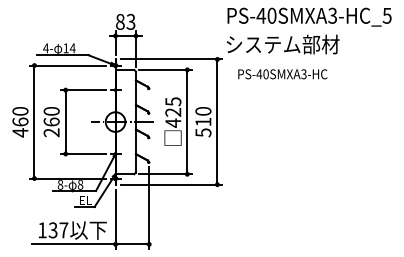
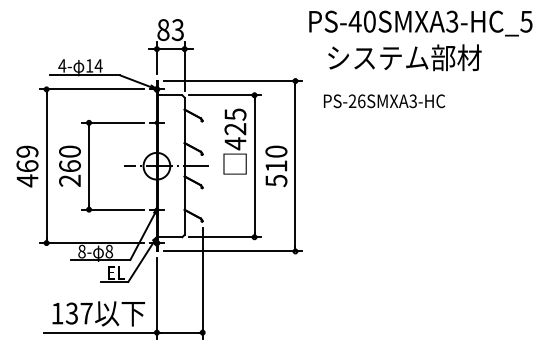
text: (282, 44) -> (404, 57), moved
text: (262, 73) -> (356, 100), PS-40SMXA3-HC -> PS-26SMXA3-HC
text: (20, 111) -> (27, 151), 460 -> 469
text: (172, 121) -> (234, 141), moved

